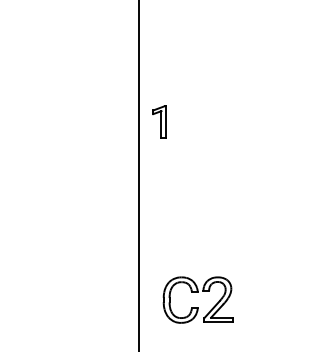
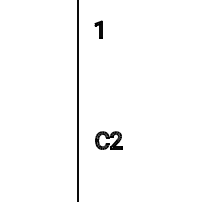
part: (158, 121) -> (98, 29), moved
part: (197, 299) -> (108, 140), size x0.71

